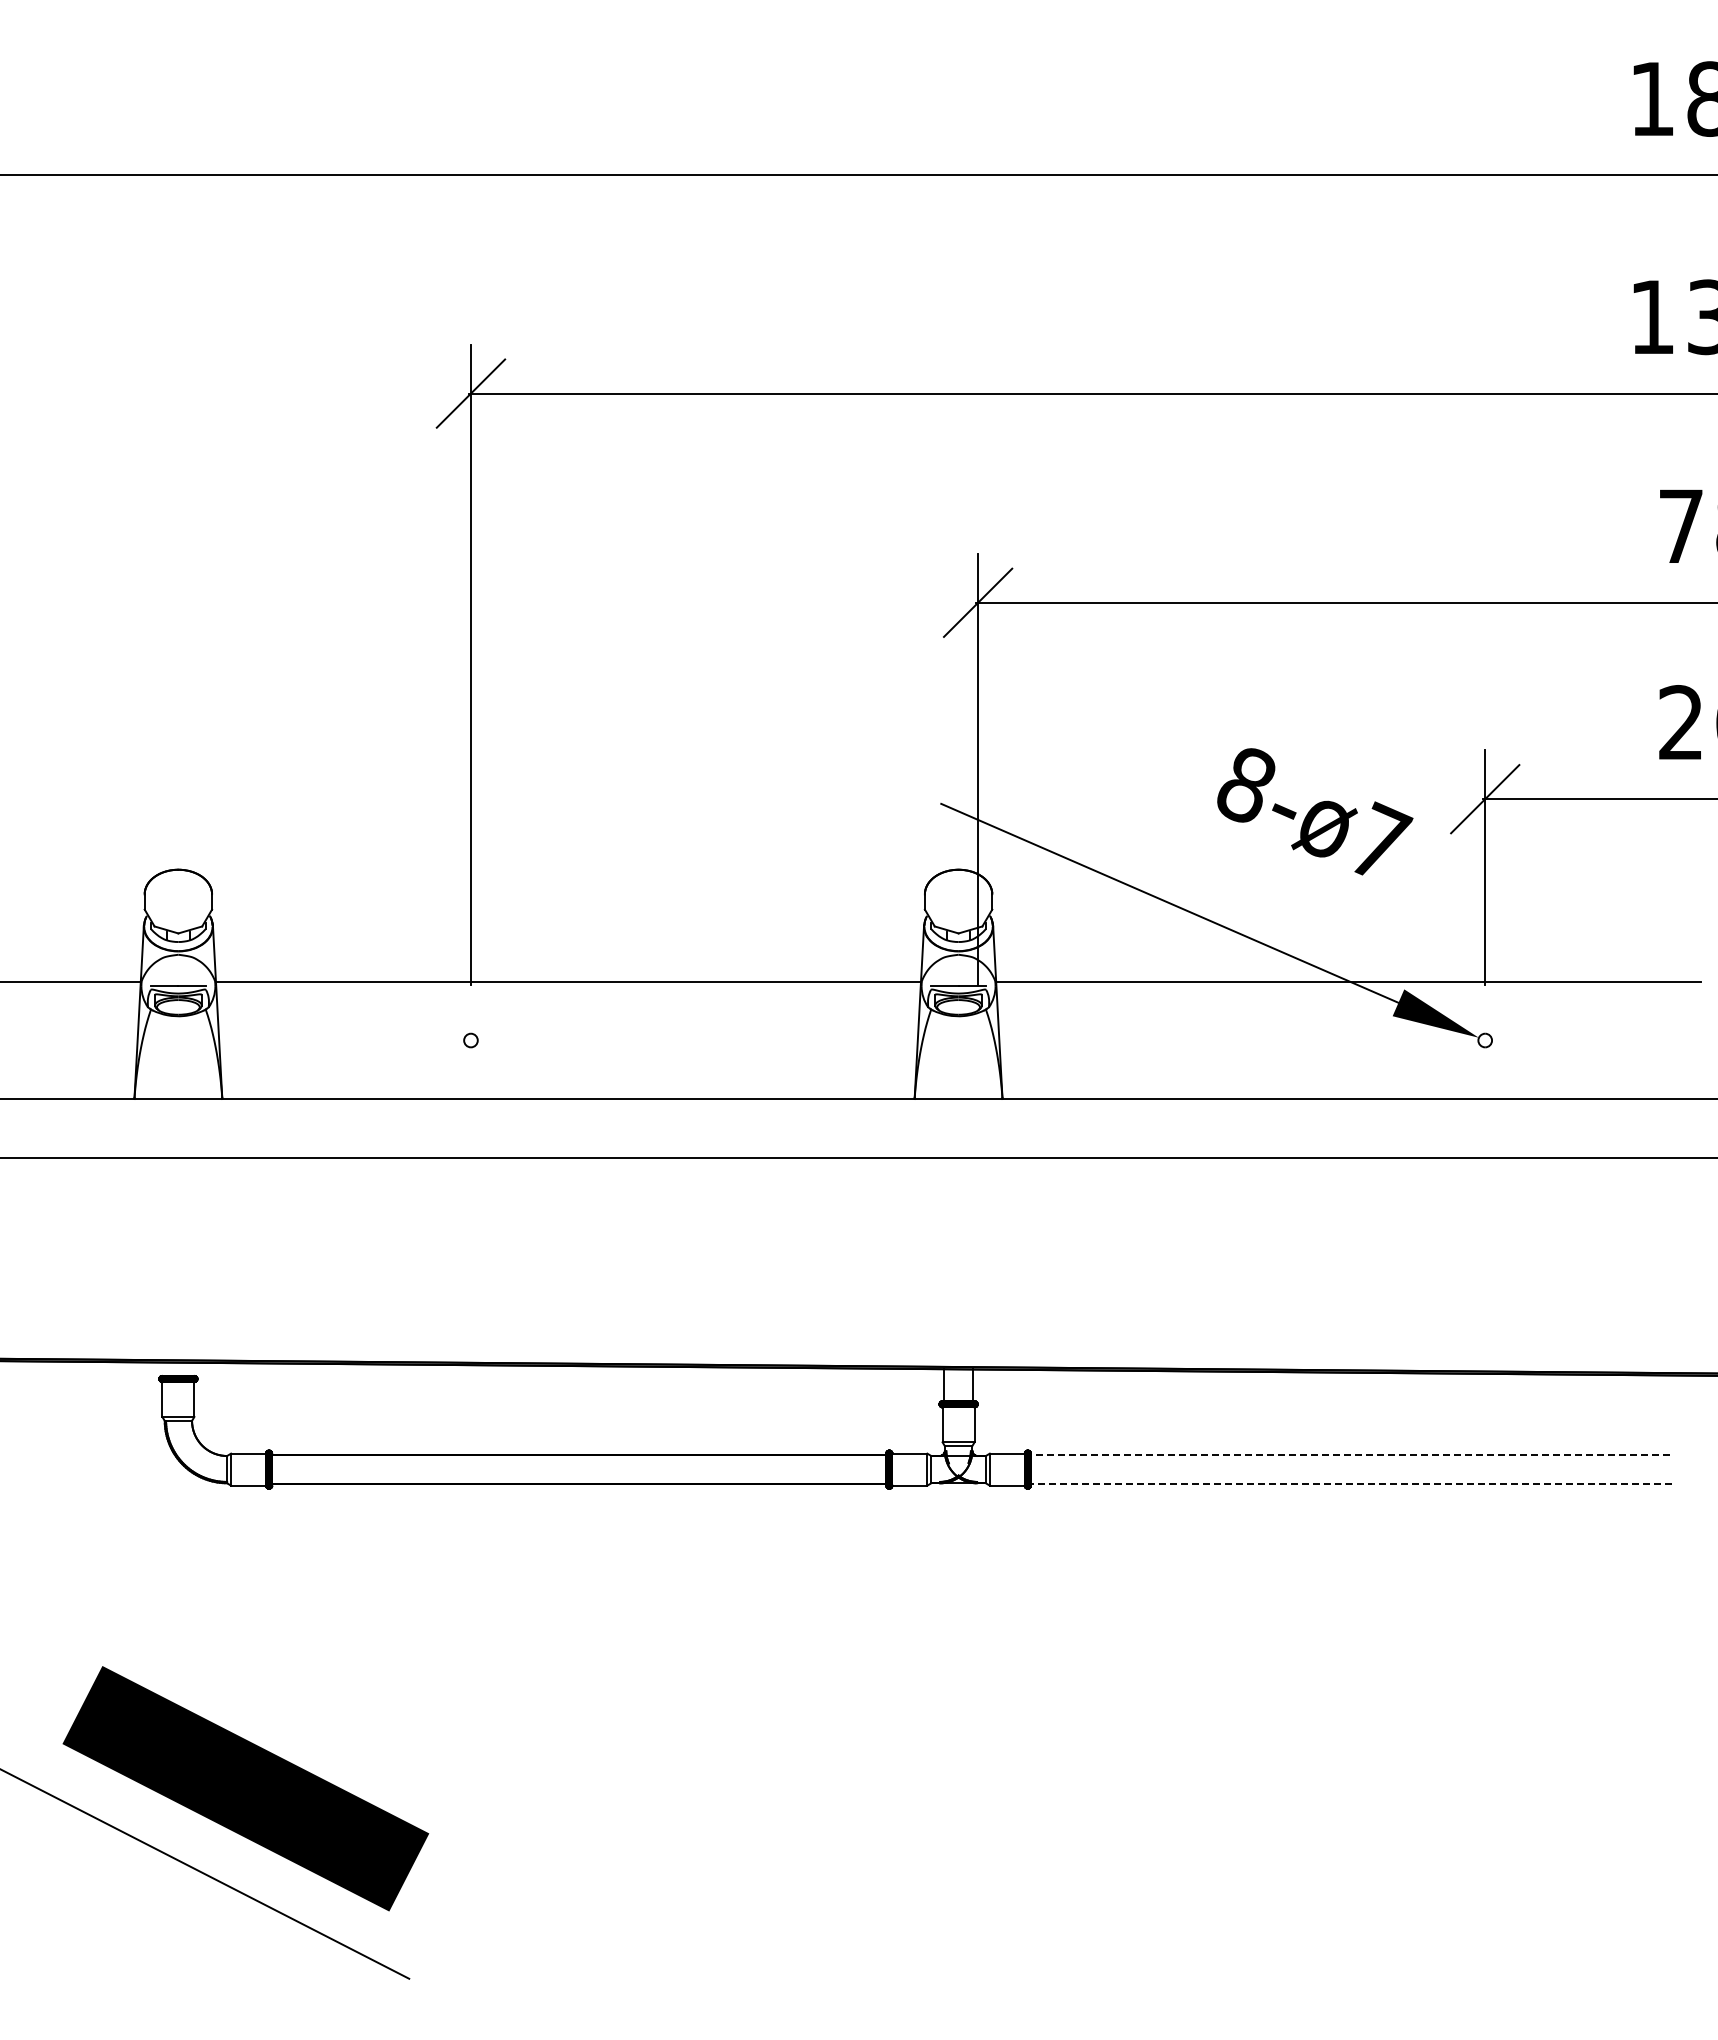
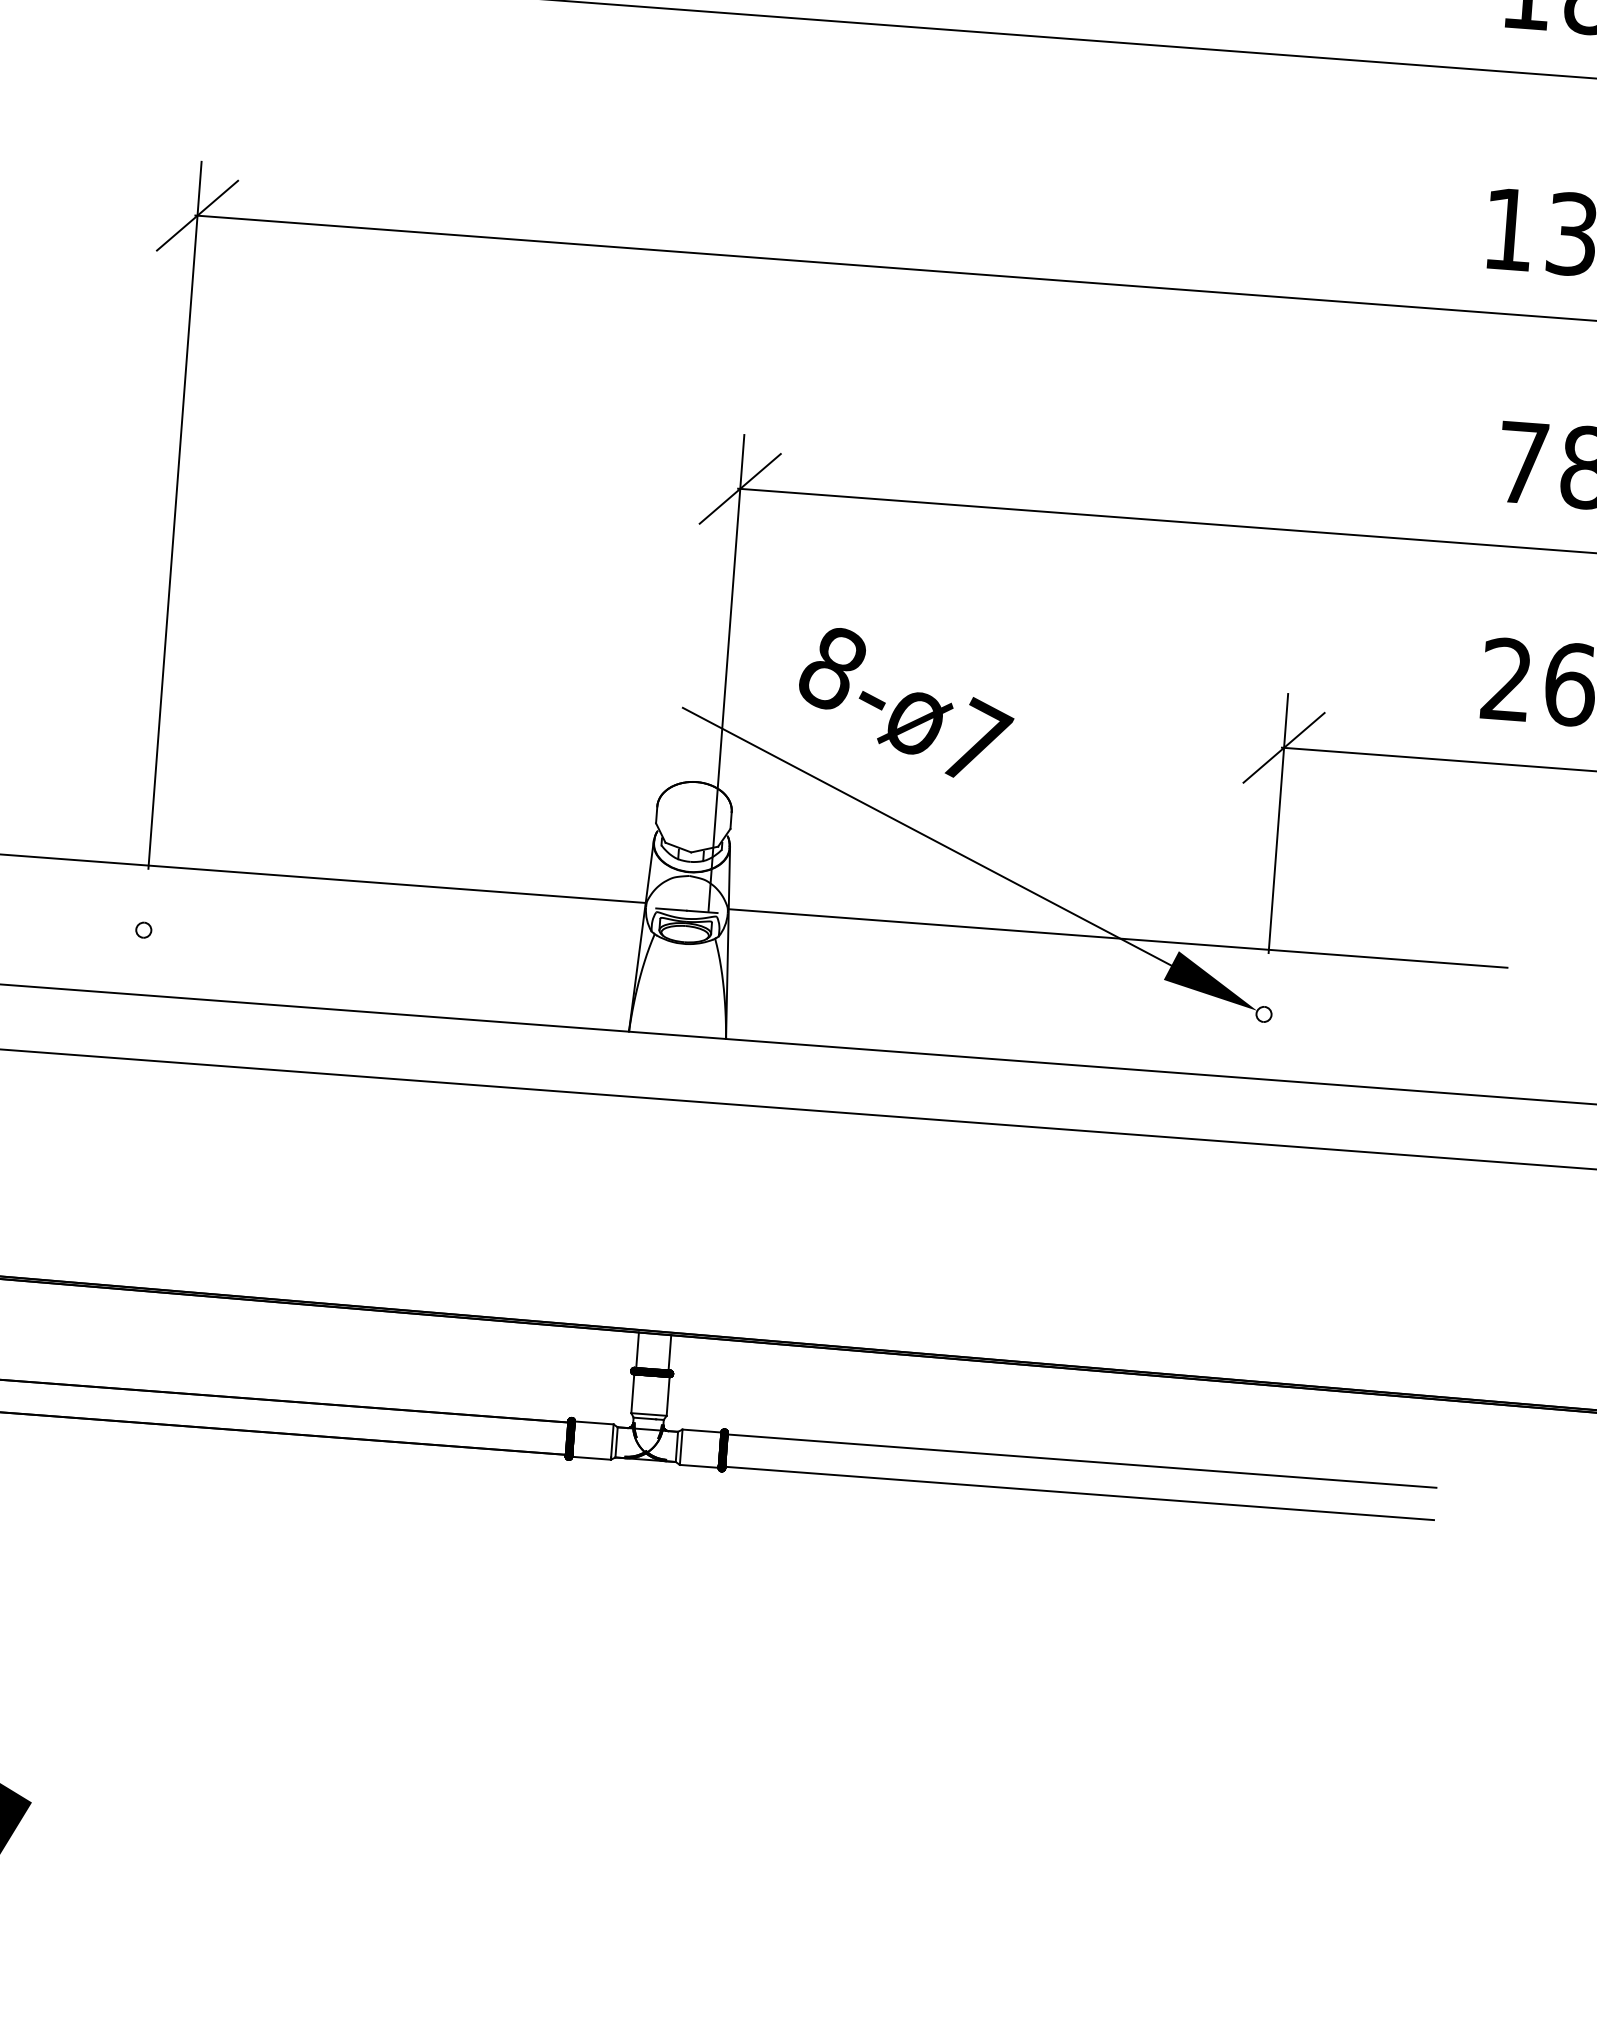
text: (1315, 811) -> (906, 703), moved
line: (1348, 1455) -> (1078, 1461), dashed -> solid
line: (1348, 1484) -> (1076, 1493), dashed -> solid

